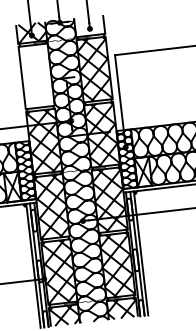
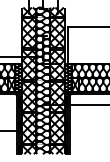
hatch: (89, 24) -> (57, 11), added
hatch: (37, 76) -> (29, 33), added

